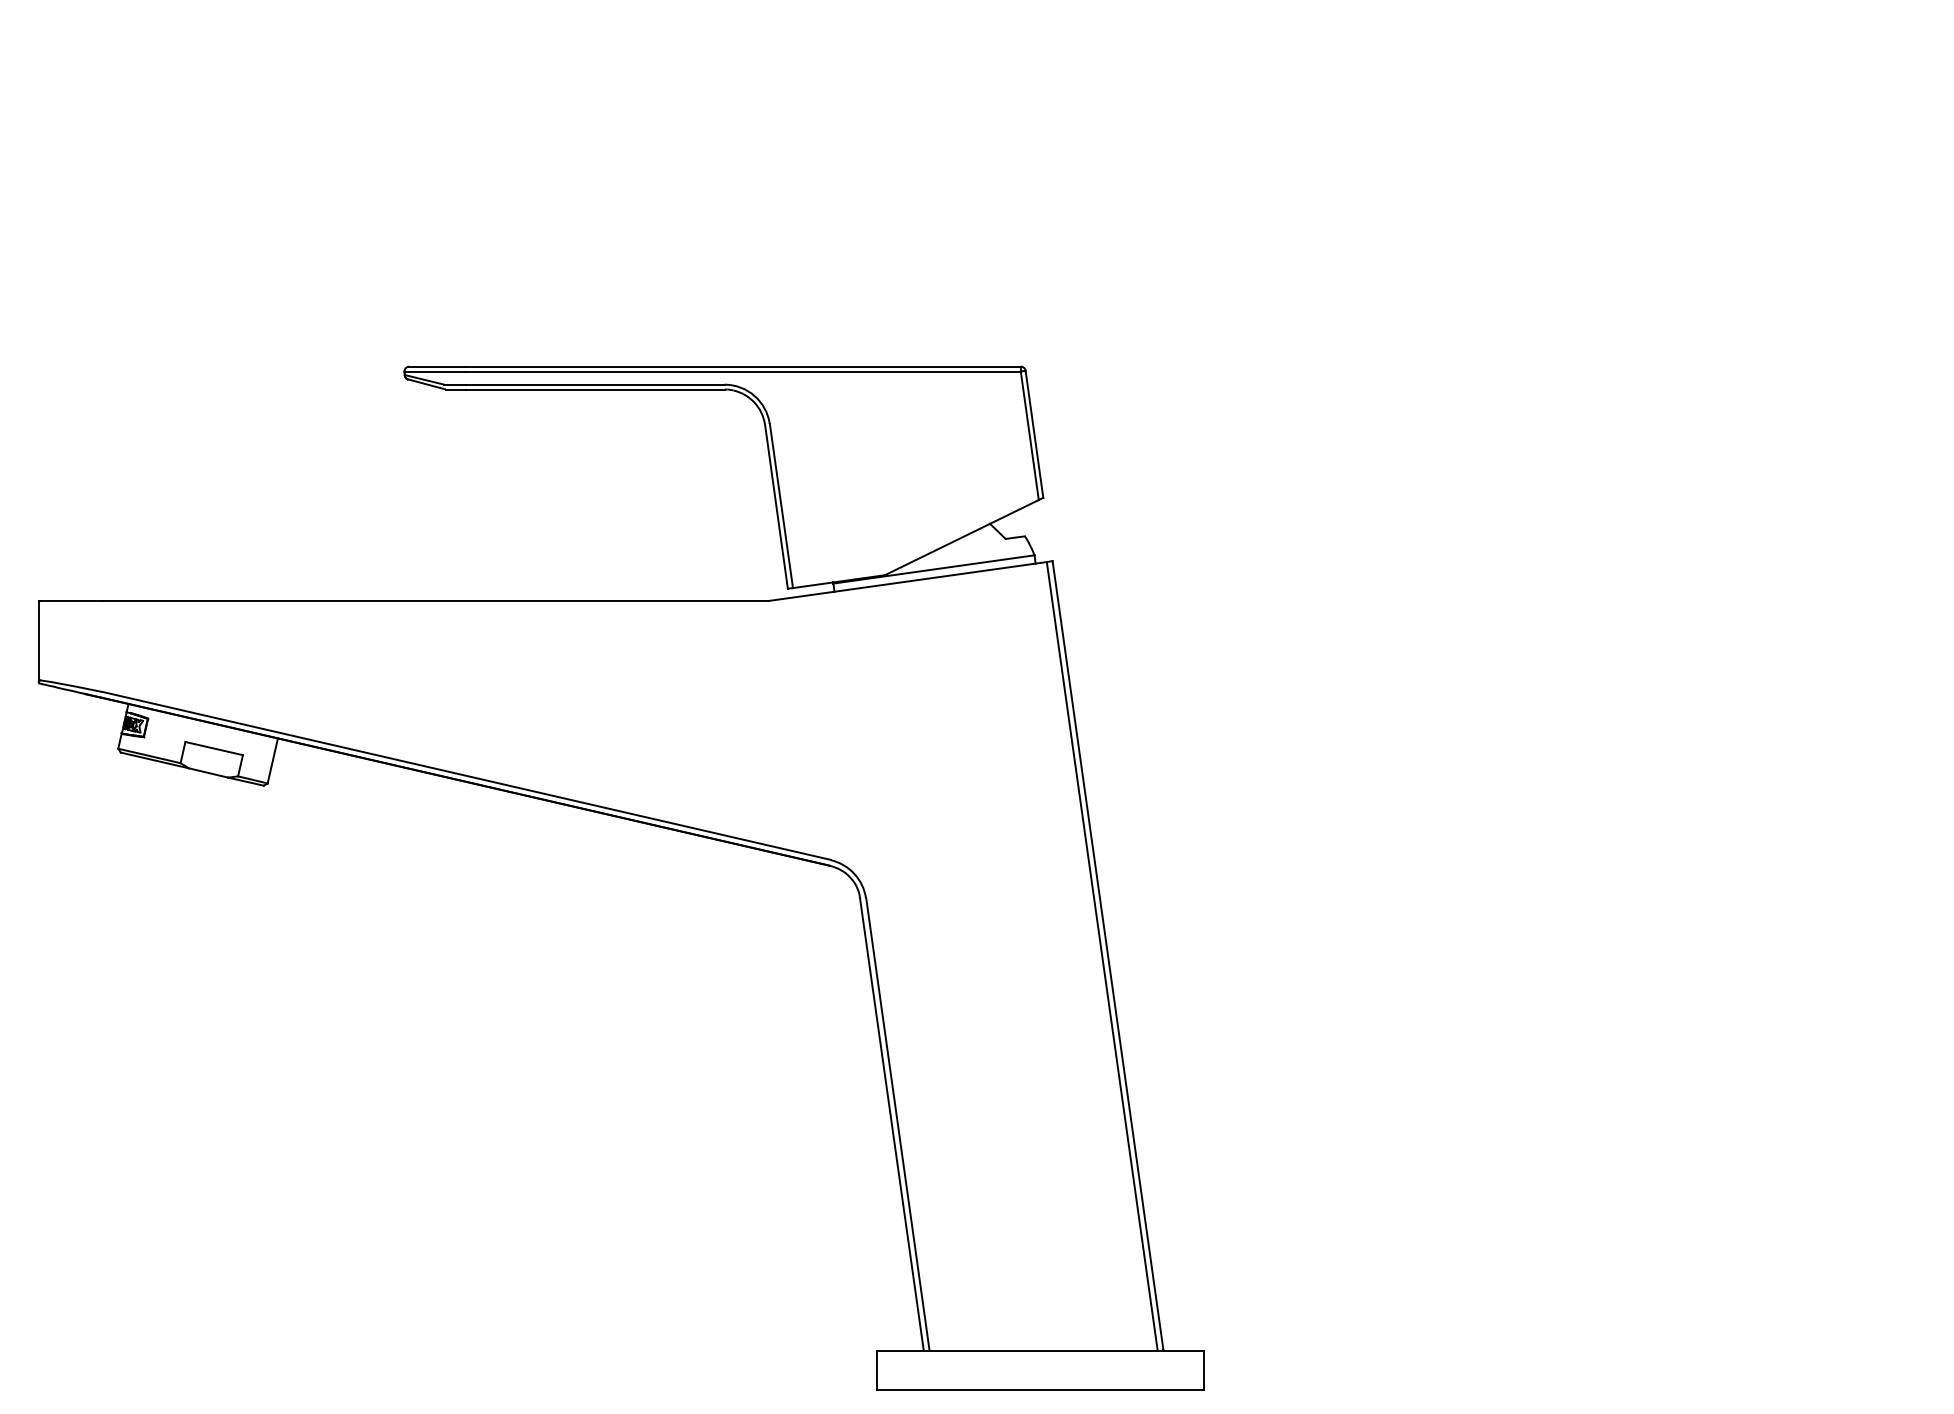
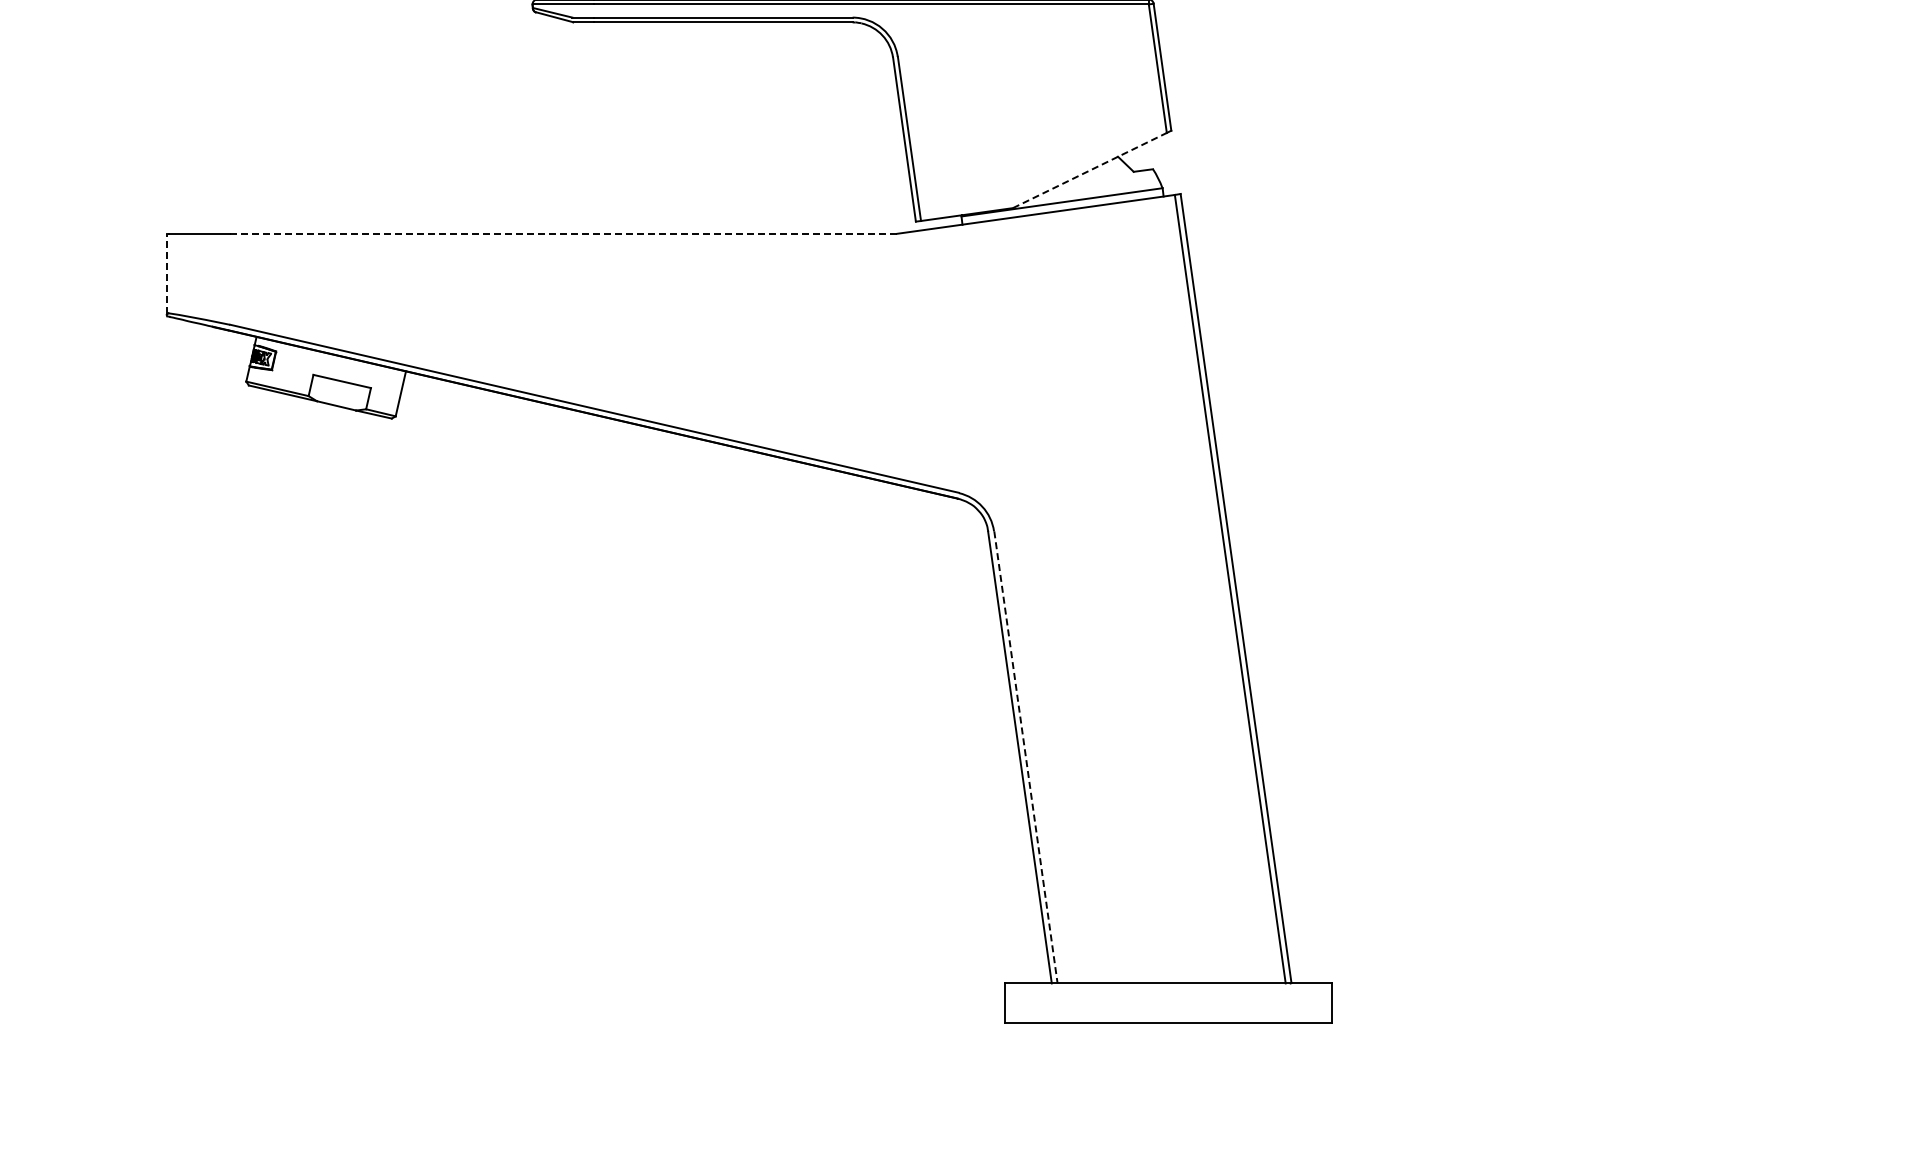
line: (961, 537) -> (1089, 170), solid -> dashed
line: (435, 600) -> (563, 233), solid -> dashed
line: (38, 640) -> (166, 273), solid -> dashed
line: (897, 1124) -> (1025, 757), solid -> dashed

